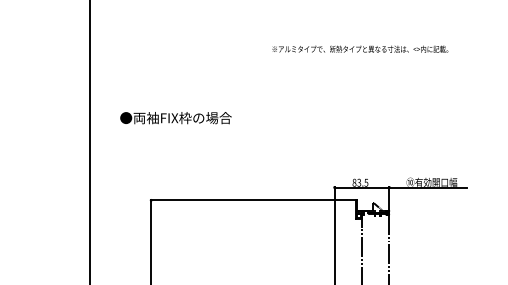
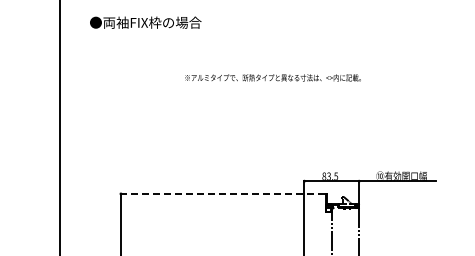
text: (360, 48) -> (273, 77), moved
text: (175, 118) -> (145, 23), moved
line: (252, 200) -> (222, 194), solid -> dashed

